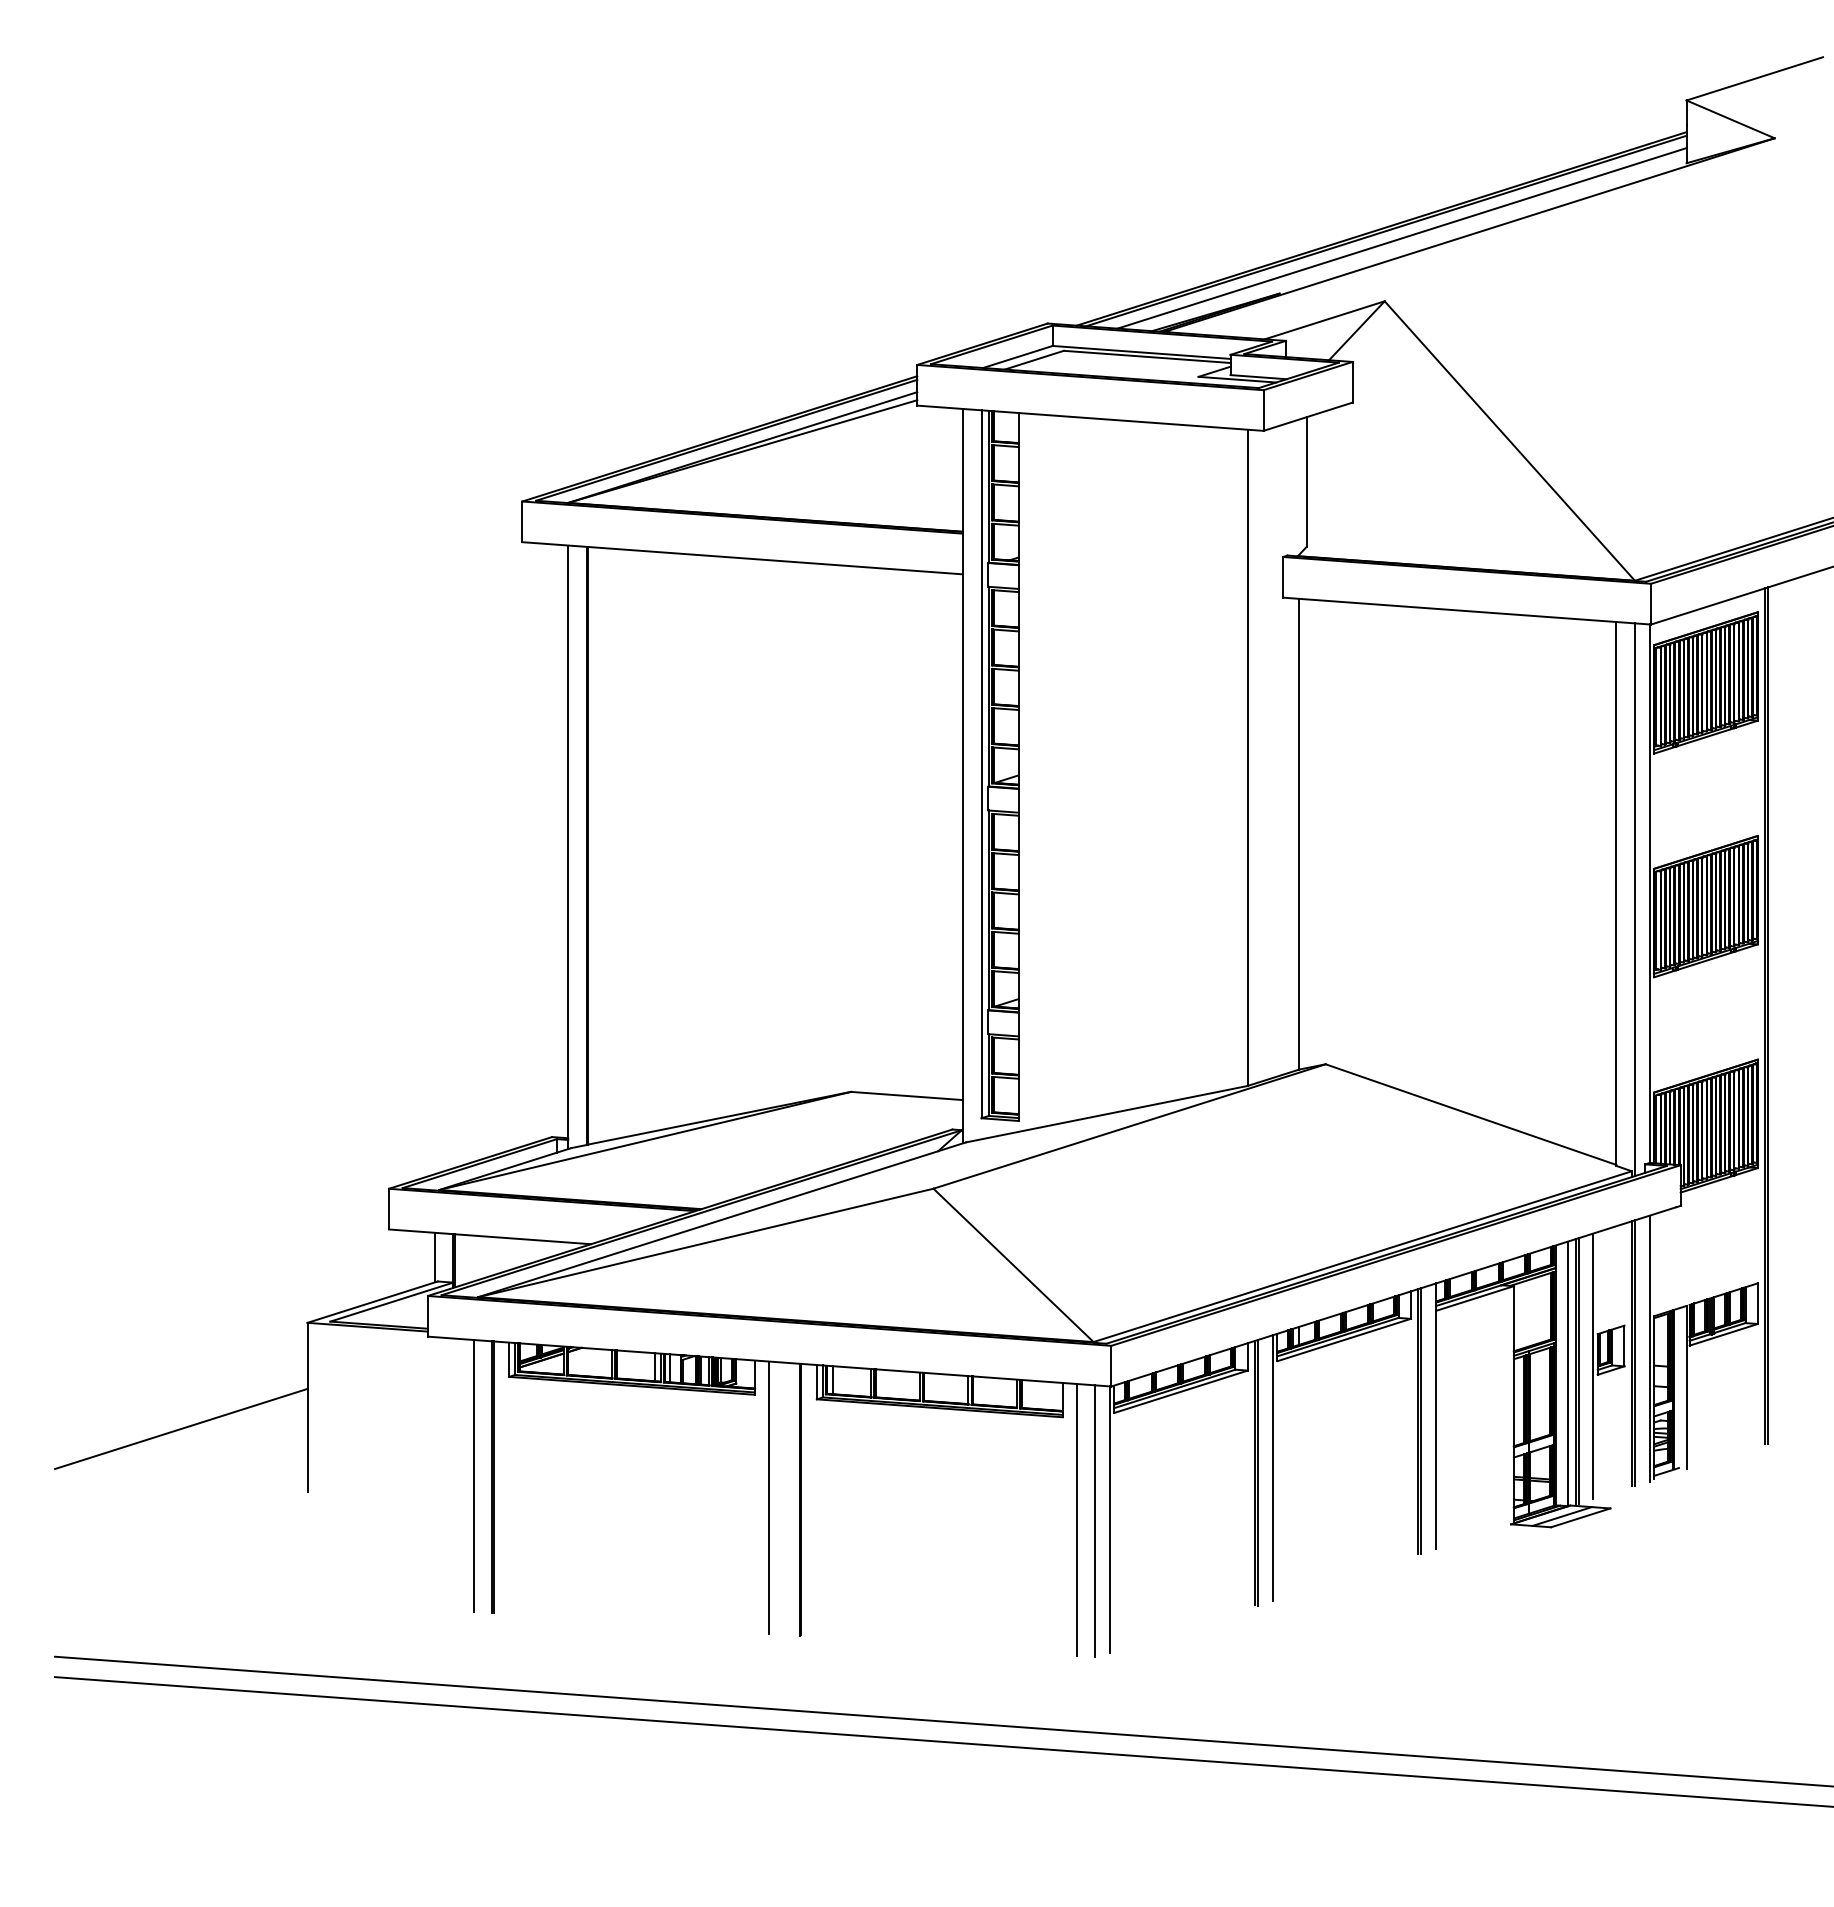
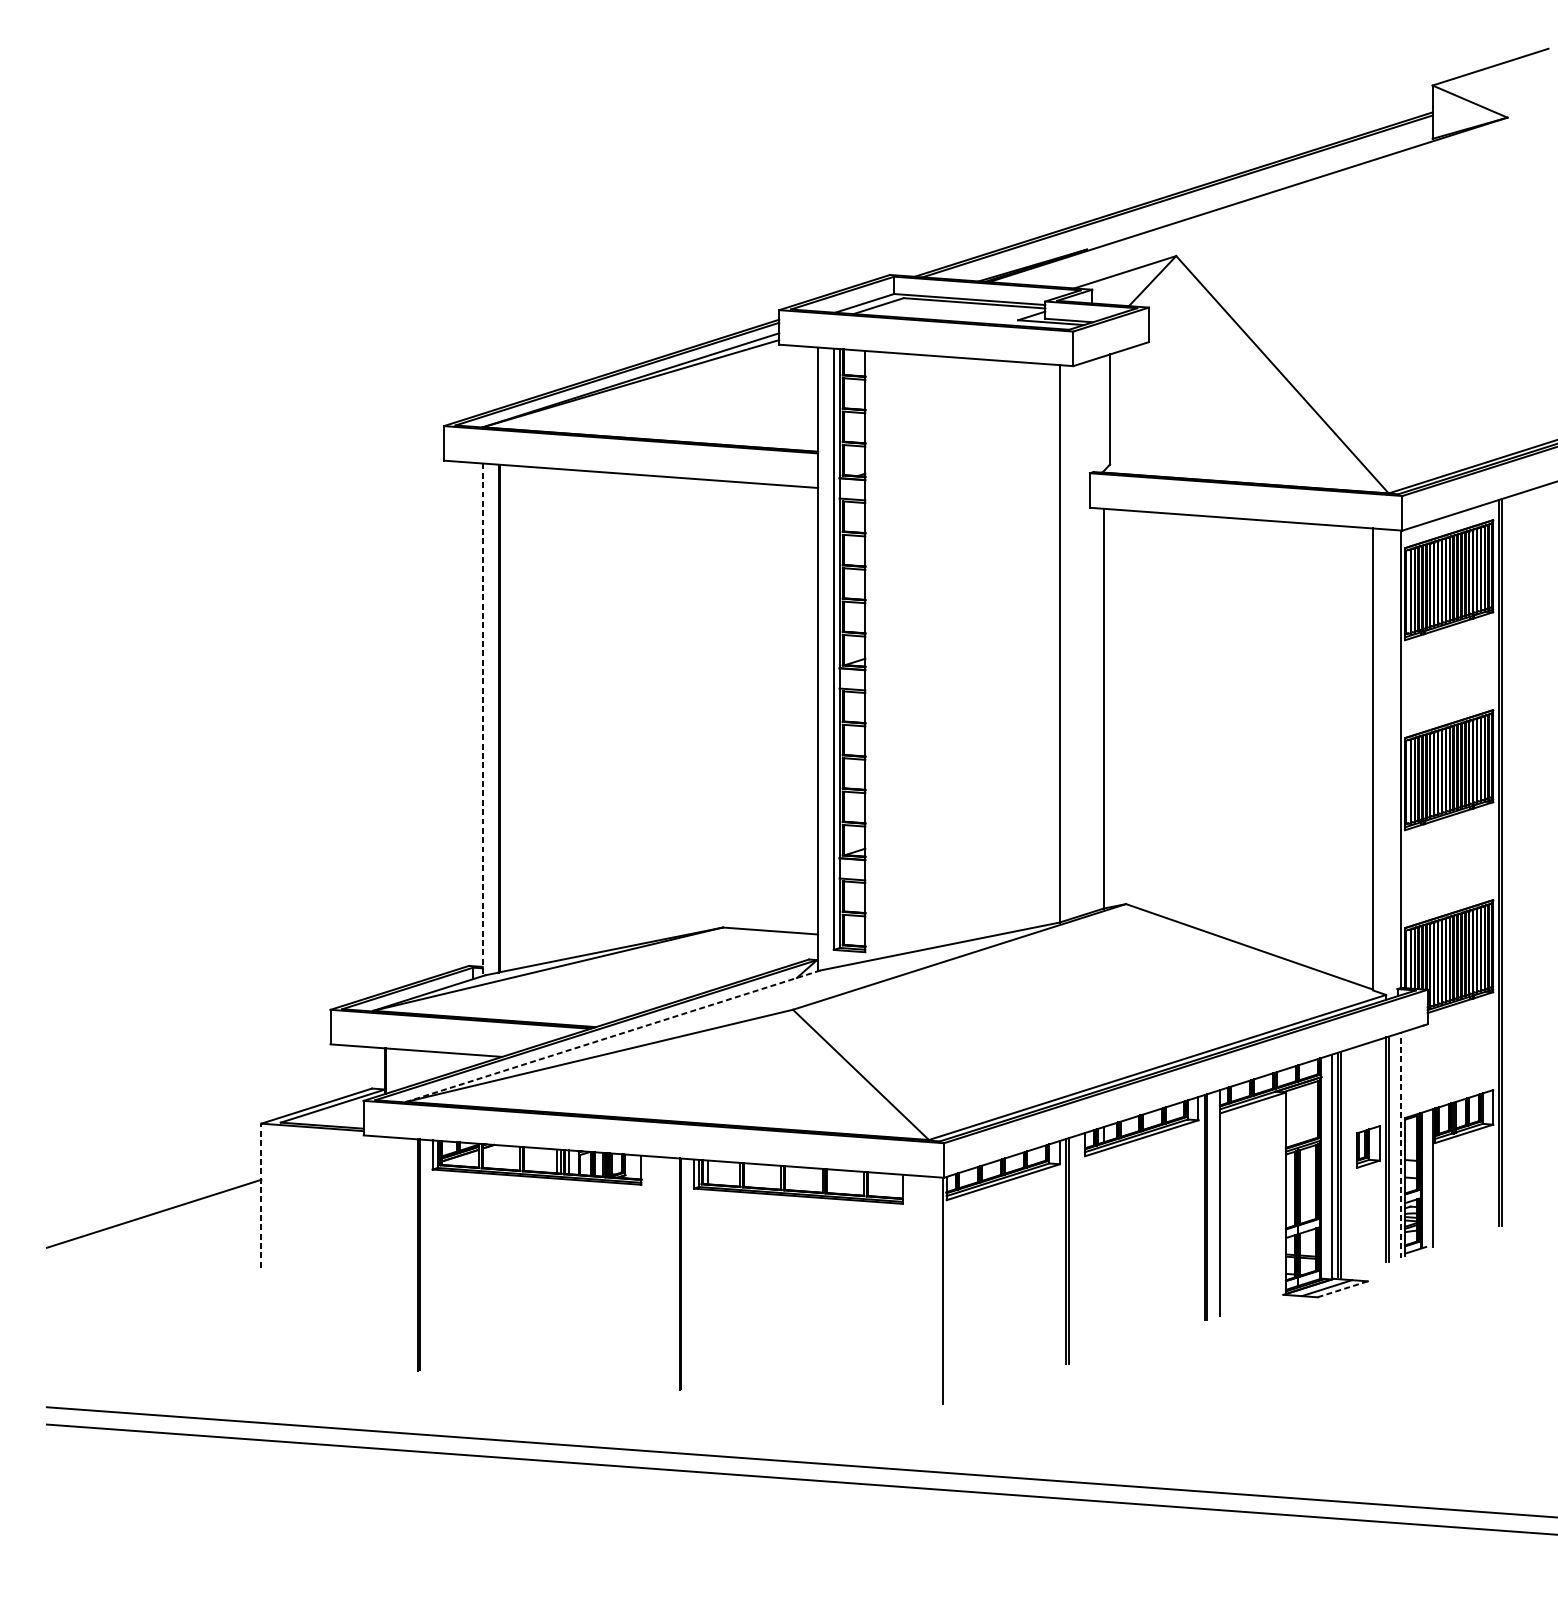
line: (1401, 238) -> (1190, 202), removed
line: (568, 847) -> (483, 719), solid -> dashed
line: (1634, 899) -> (1388, 764), removed
line: (722, 1219) -> (613, 1035), solid -> dashed
line: (434, 1257) -> (369, 1068), removed
line: (1649, 1348) -> (1401, 1145), solid -> dashed
line: (1593, 1366) -> (1353, 1160), removed
line: (307, 1407) -> (261, 1195), solid -> dashed
line: (1273, 1468) -> (1081, 1247), removed
line: (473, 1475) -> (402, 1253), removed
line: (769, 1497) -> (653, 1272), removed
line: (1581, 1517) -> (1343, 1289), solid -> dashed
line: (1076, 1519) -> (914, 1290), removed
line: (1095, 1521) -> (930, 1292), removed

